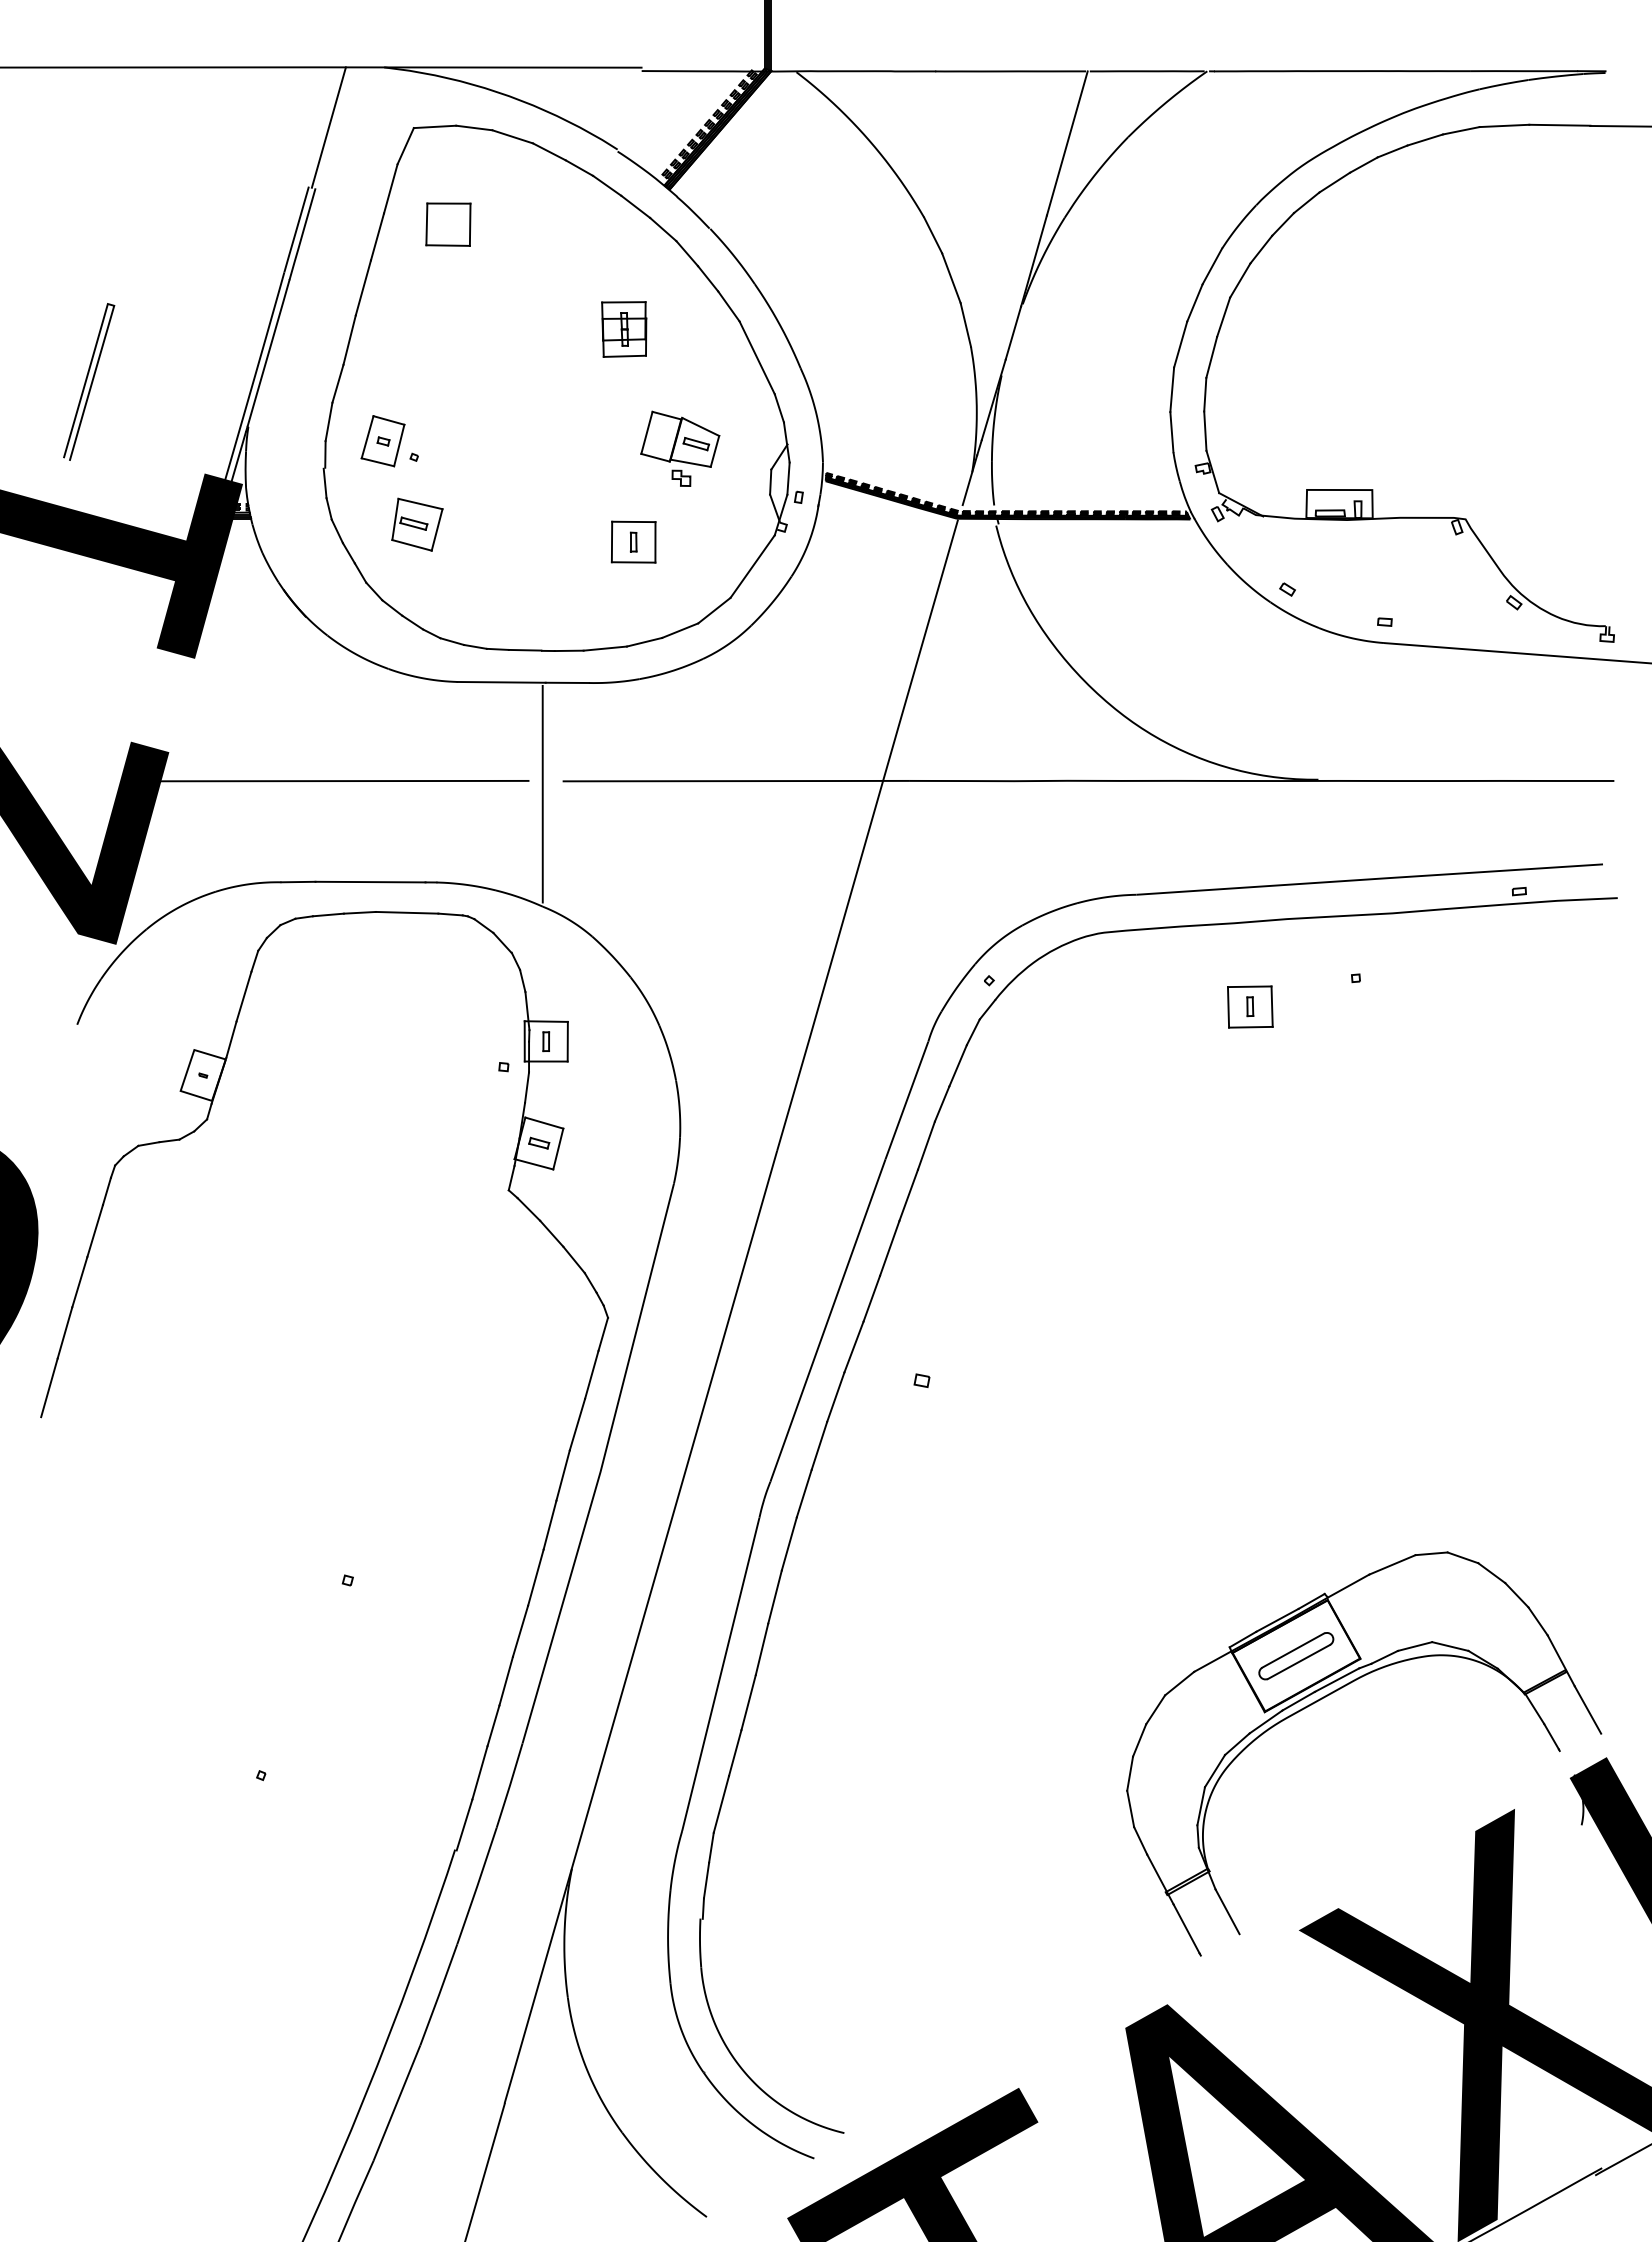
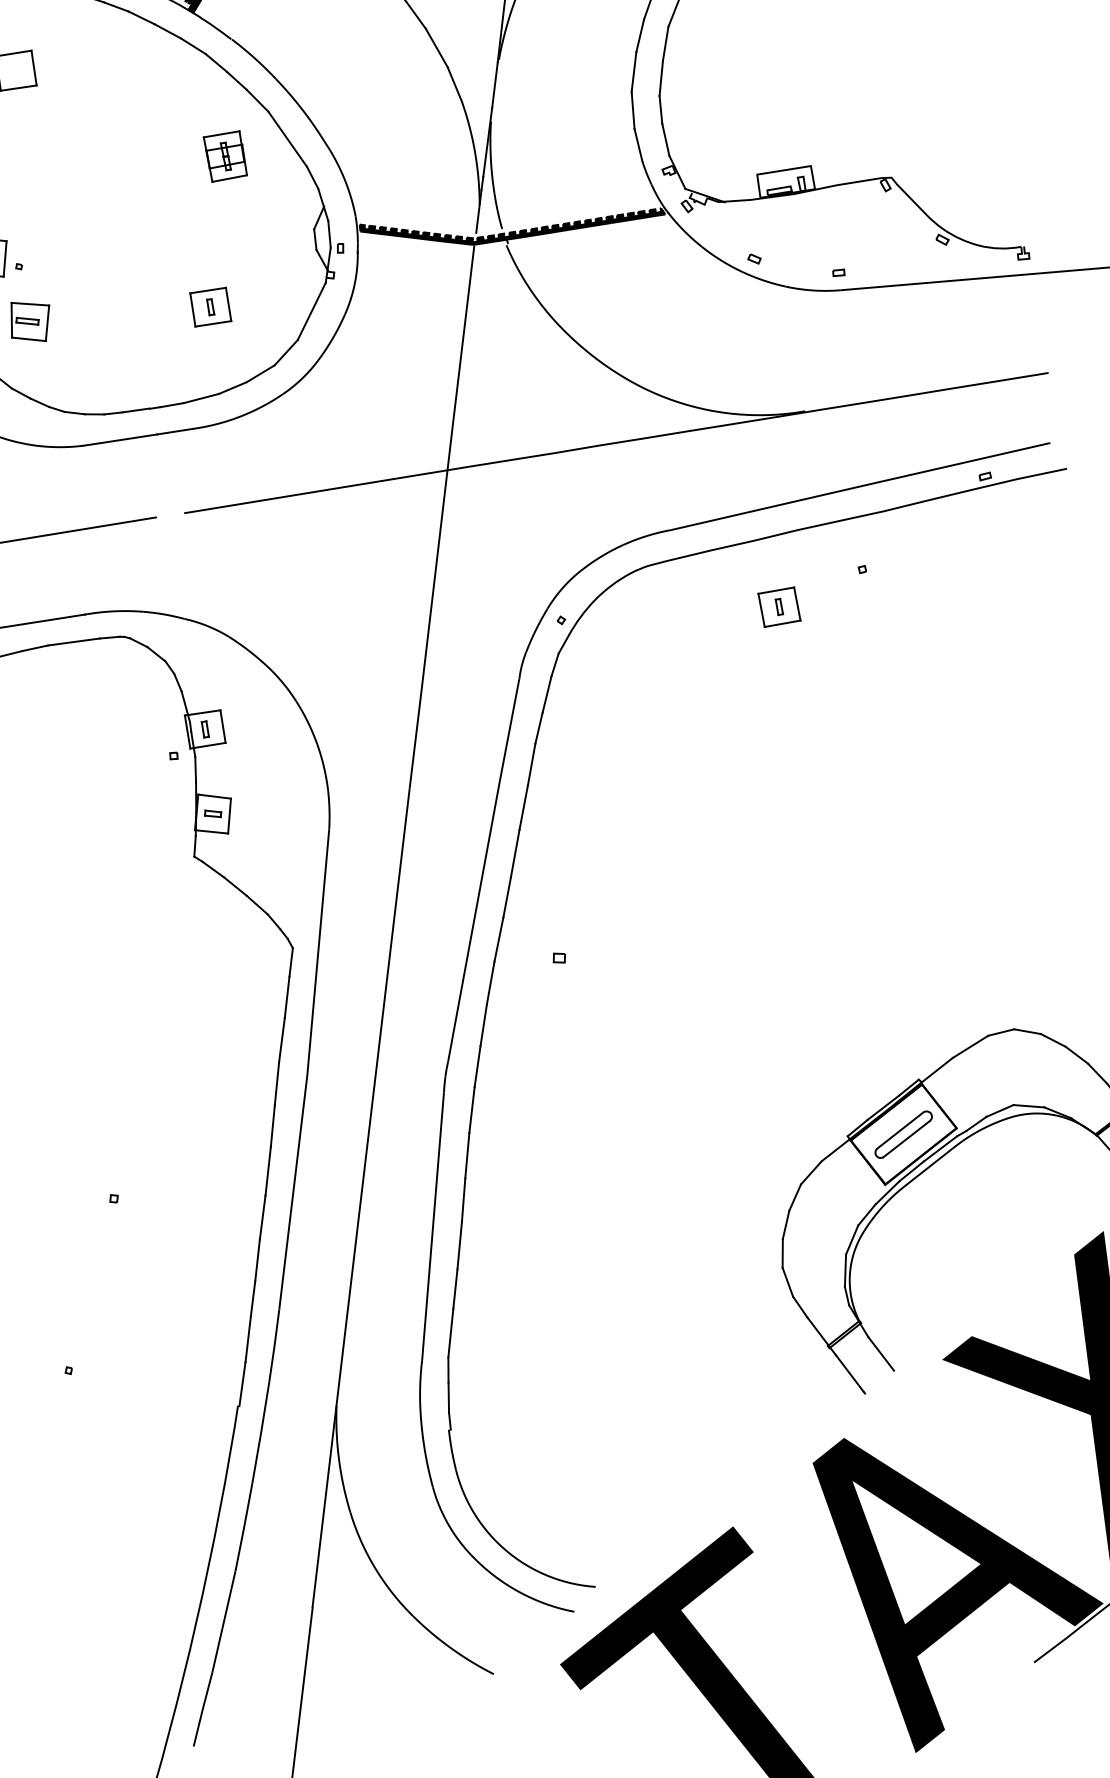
part: (624, 329) -> (225, 156), moved
part: (680, 448) -> (236, 223), removed
line: (542, 793) -> (169, 525), removed

